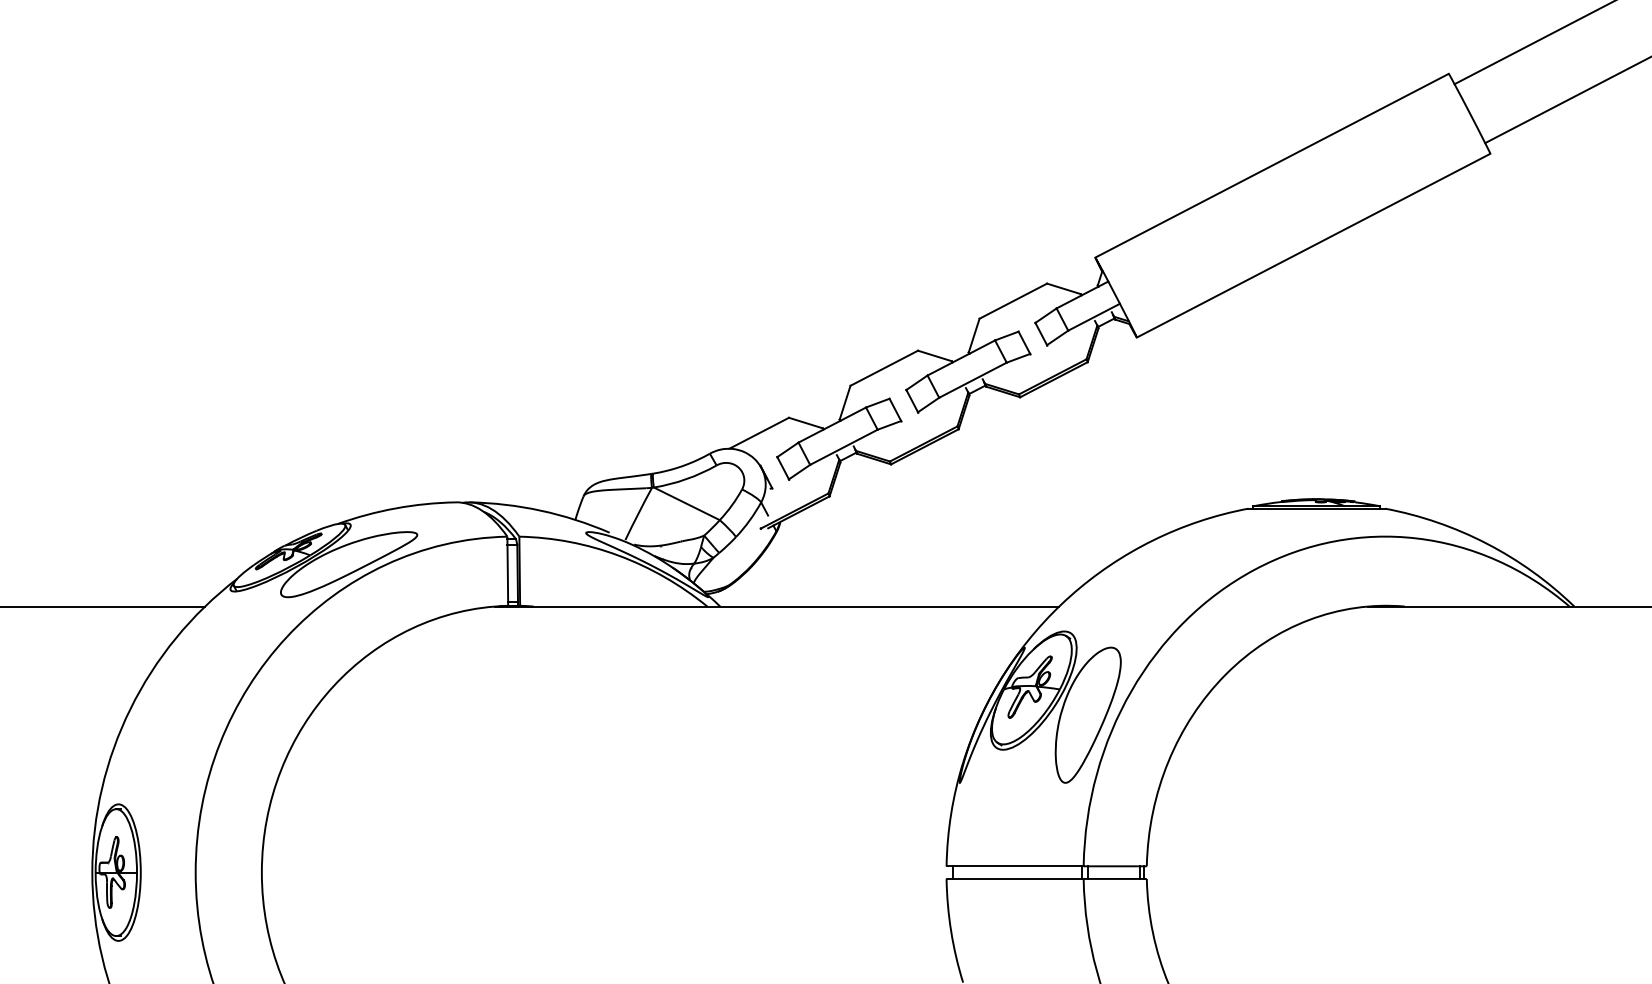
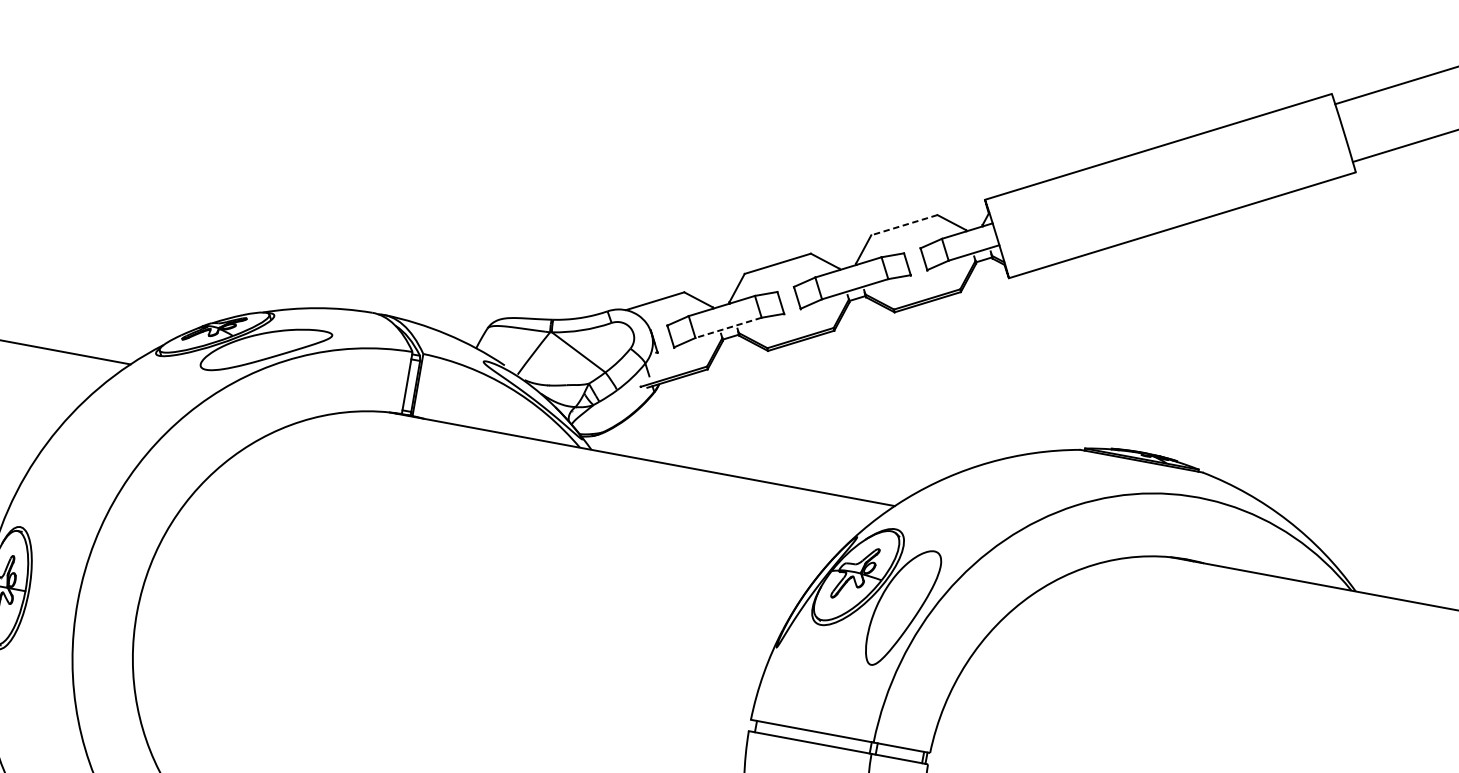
line: (1012, 301) -> (903, 225), solid -> dashed
line: (843, 447) -> (728, 327), solid -> dashed

